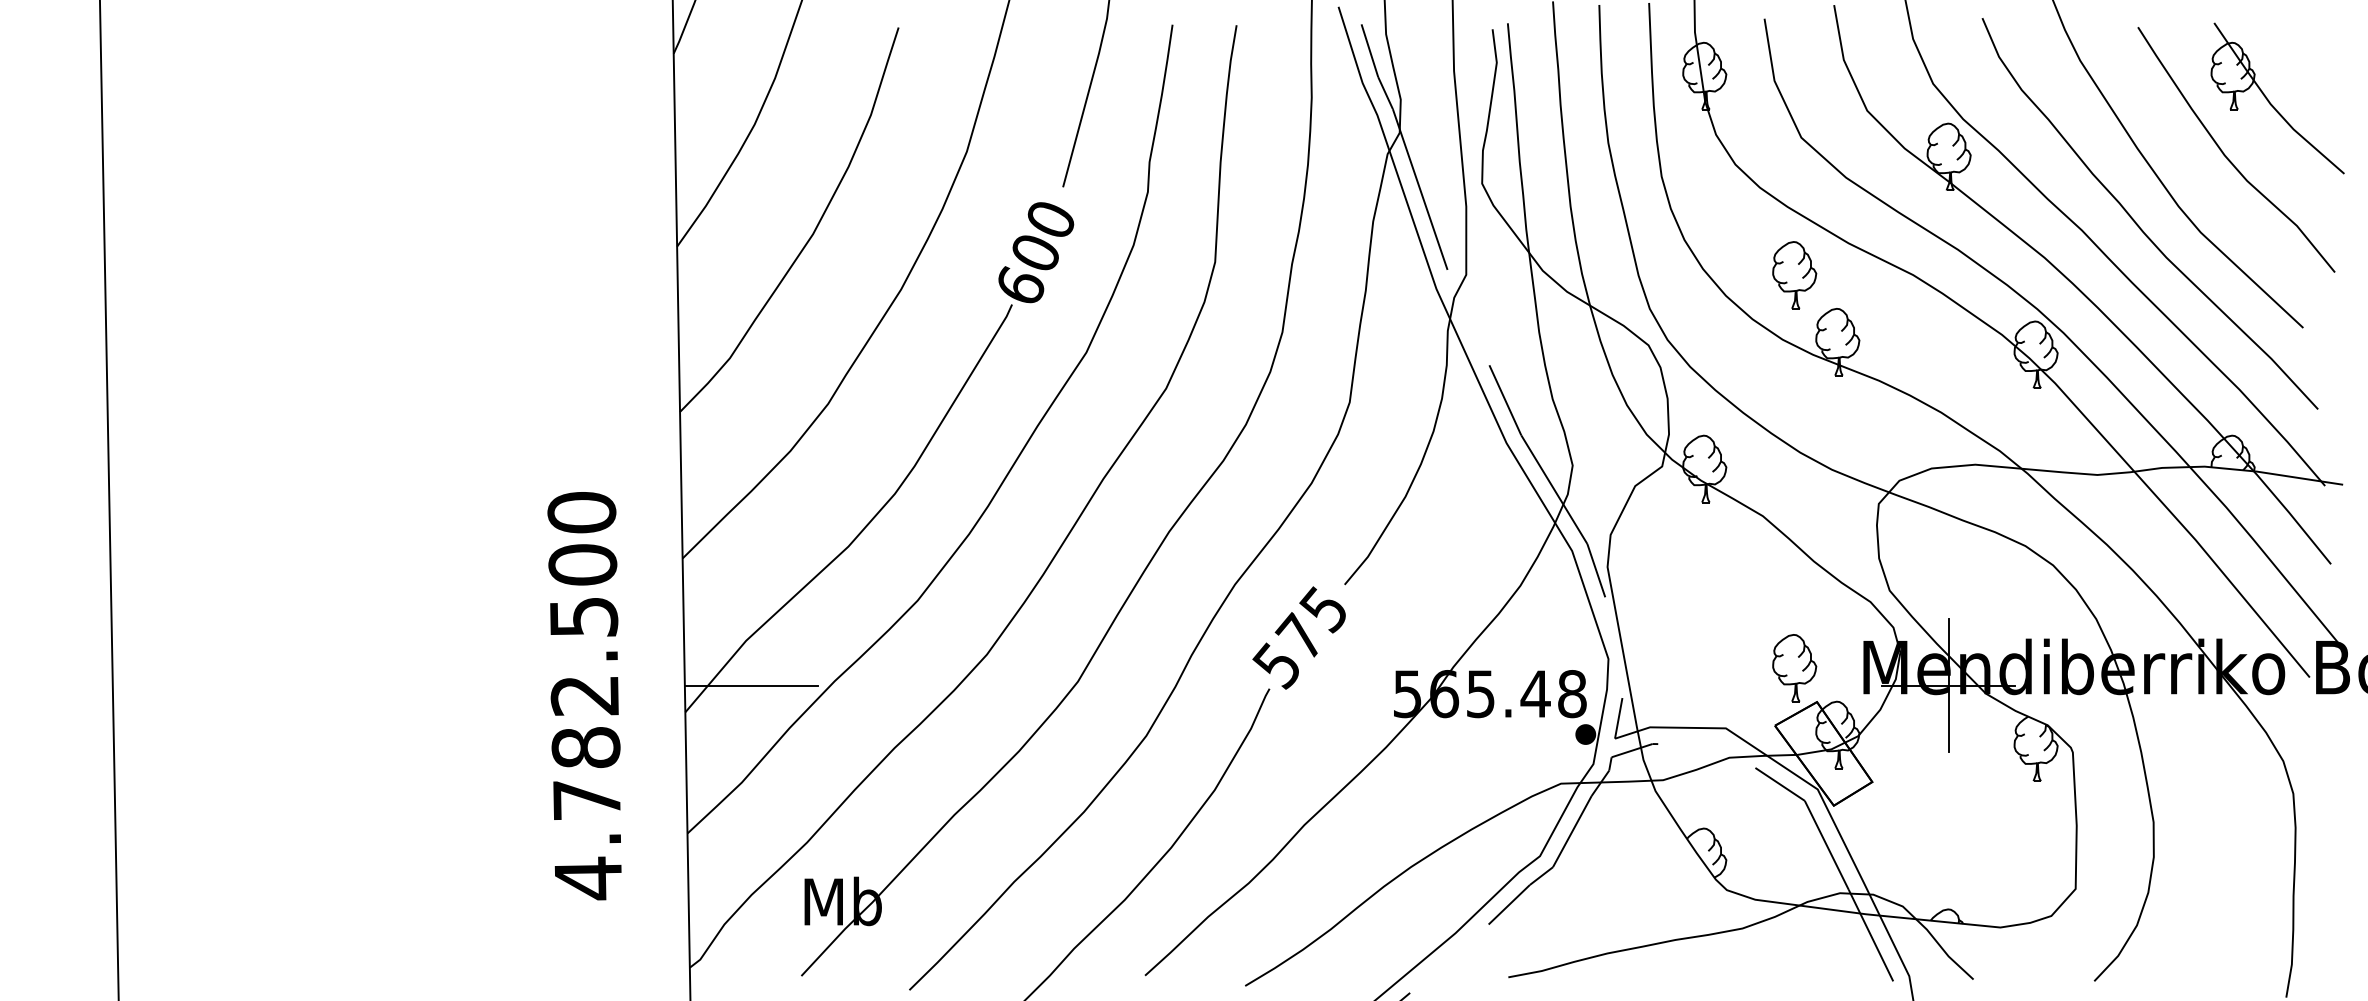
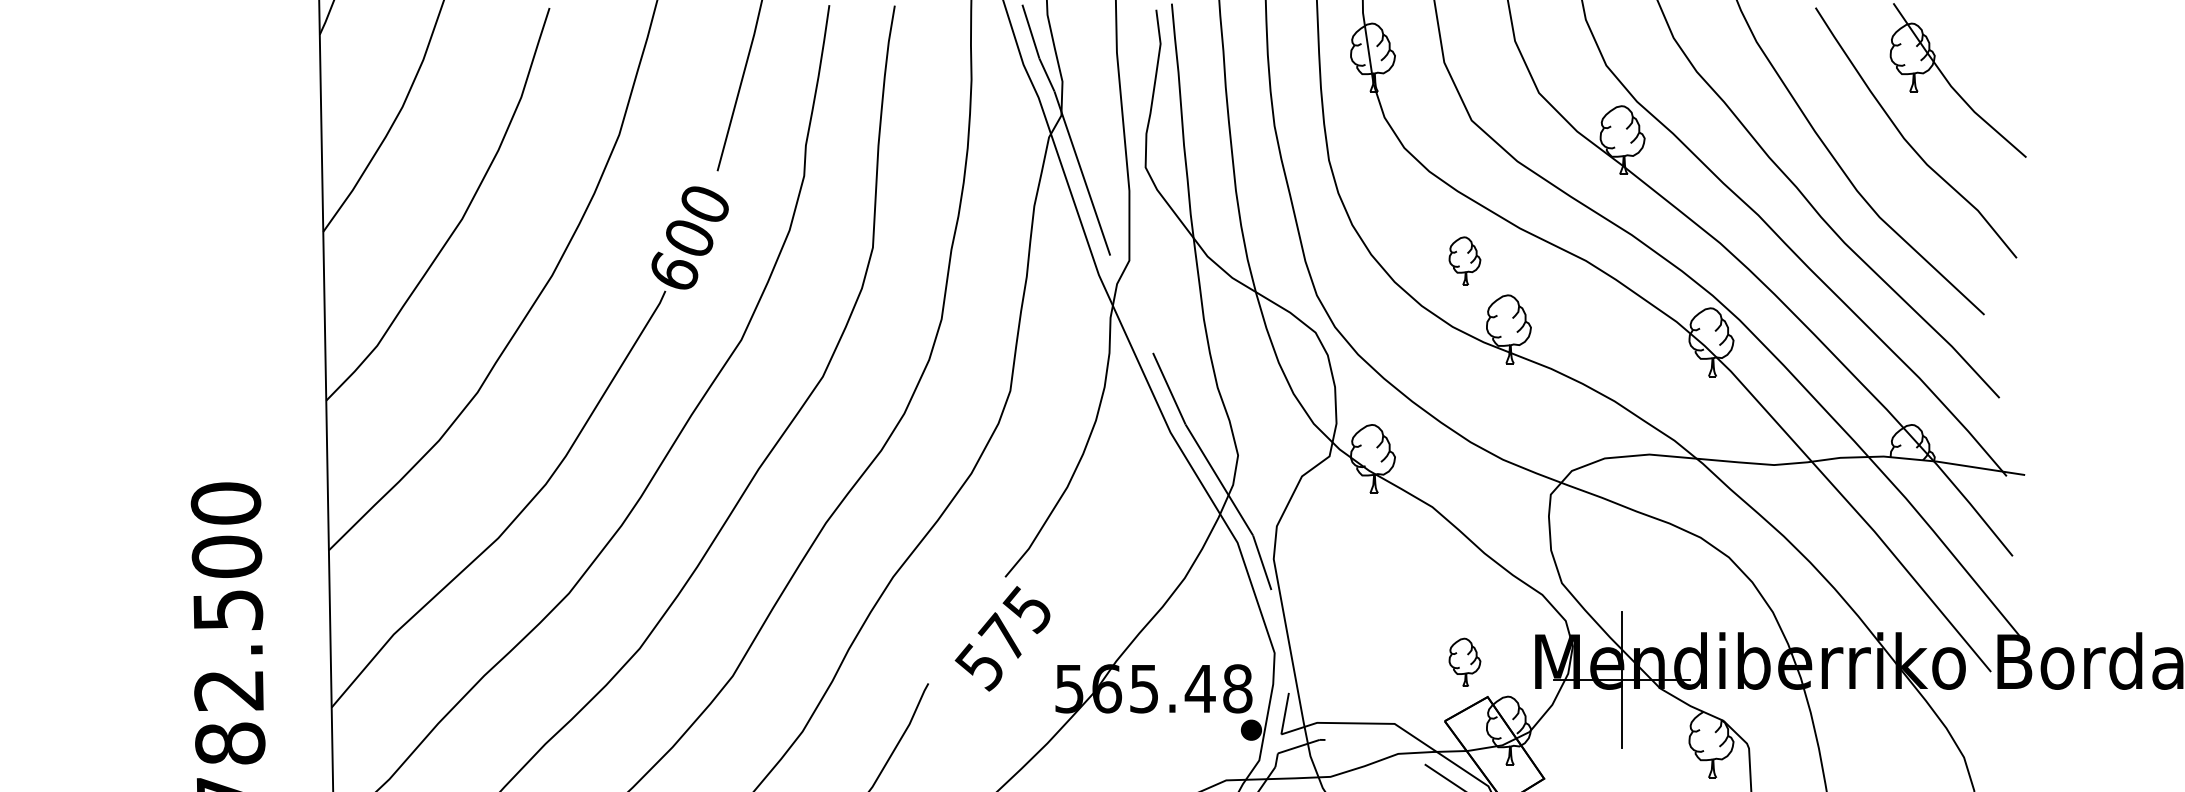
part: (1794, 275) -> (1464, 261), size x0.7
text: (1298, 637) -> (1001, 638), moved
part: (1794, 668) -> (1464, 662), size x0.7
line: (751, 685) -> (399, 680), removed

